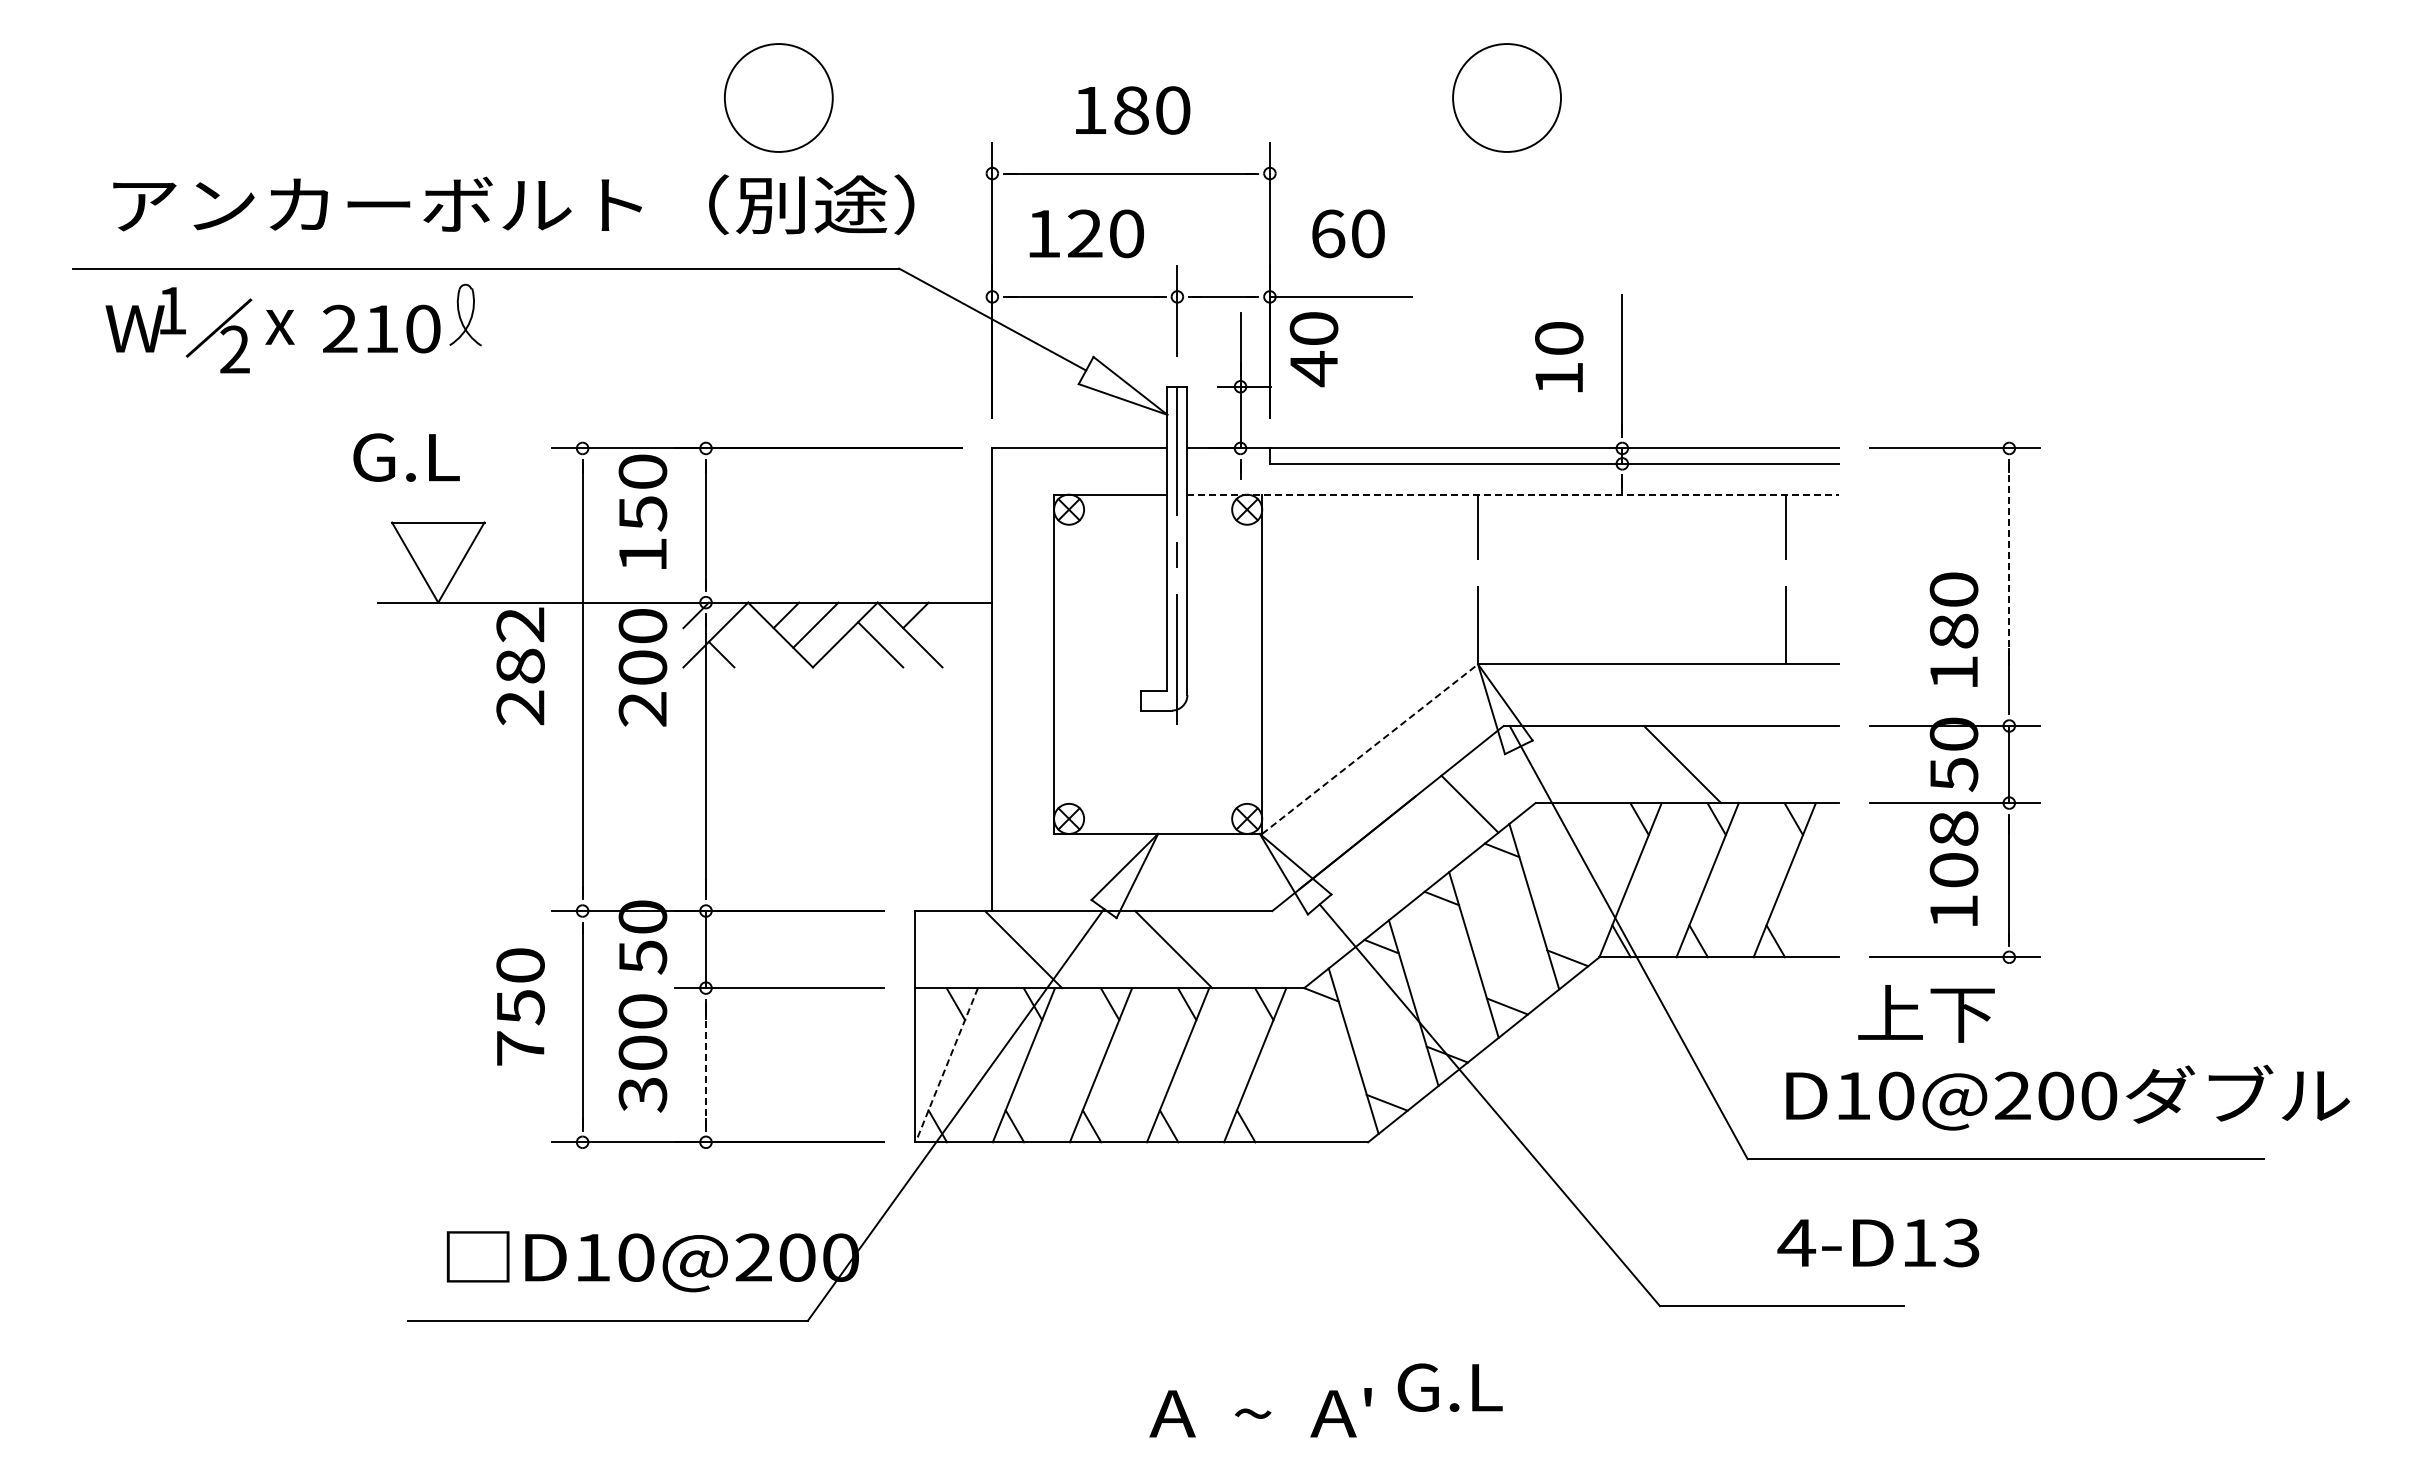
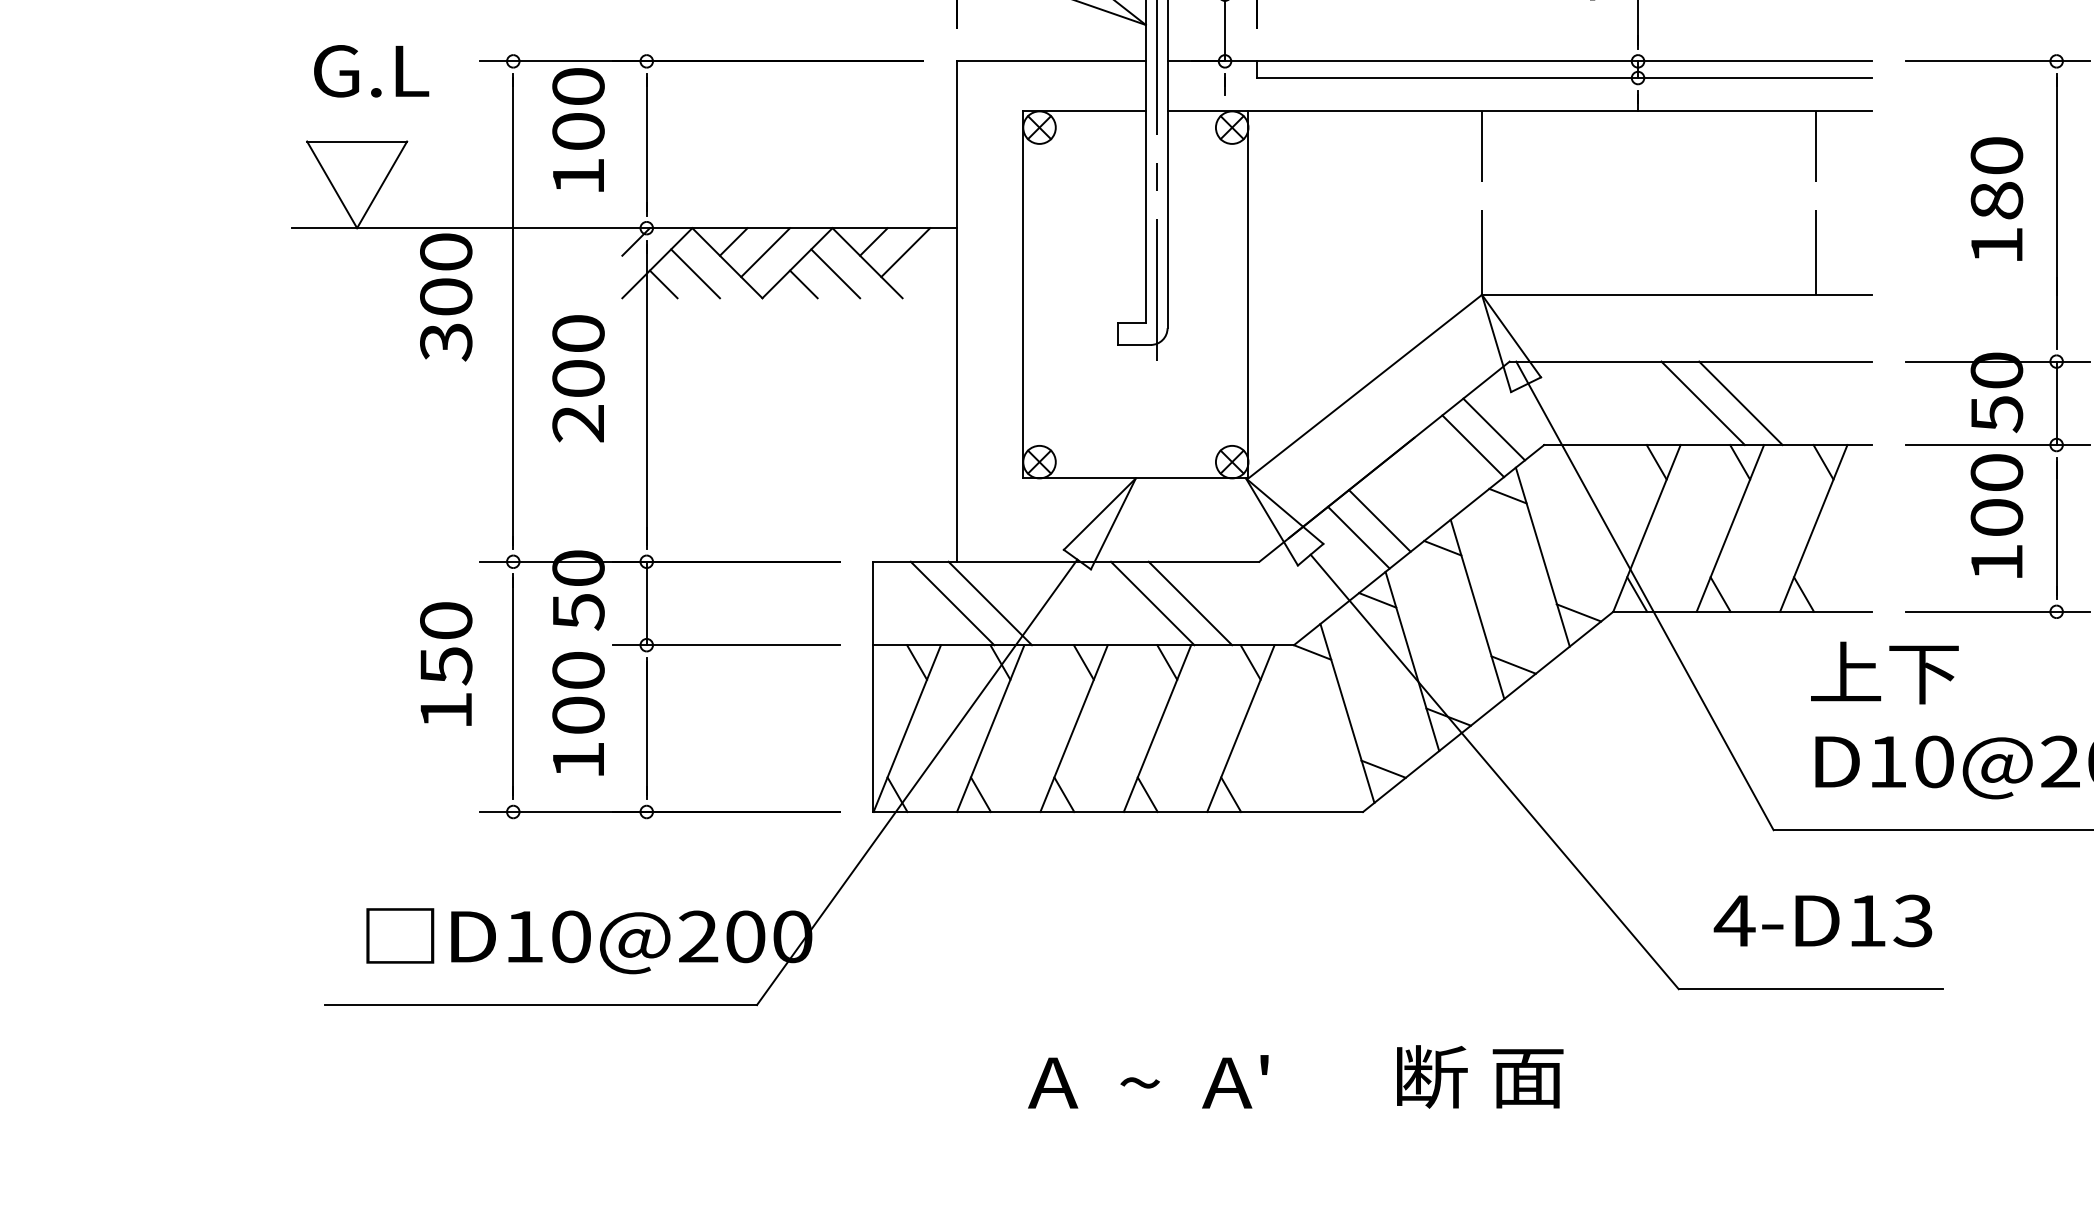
text: (406, 457) -> (371, 71), moved
line: (1513, 494) -> (1520, 111), dashed -> solid
text: (642, 513) -> (578, 131), 150 -> 100
line: (2009, 564) -> (2056, 186), dashed -> solid
line: (944, 624) -> (904, 251), added
text: (1953, 629) -> (1996, 198), moved
line: (750, 644) -> (694, 273), added
line: (850, 654) -> (803, 284), added
text: (520, 666) -> (446, 297), 282 -> 300
text: (642, 667) -> (578, 378), moved
line: (1370, 748) -> (1365, 385), dashed -> solid
line: (1716, 764) -> (1739, 403), added
line: (1488, 788) -> (1493, 429), added
text: (1953, 828) -> (1996, 472), 108 -> 100
line: (1383, 872) -> (1379, 520), added
line: (1363, 888) -> (1358, 537), added
line: (988, 949) -> (952, 603), added
line: (1208, 949) -> (1190, 603), added
text: (1926, 1013) -> (1884, 672), moved
text: (520, 1048) -> (446, 710), 750 -> 150
line: (706, 1065) -> (647, 728), dashed -> solid
line: (946, 1065) -> (906, 728), dashed -> solid
text: (642, 1095) -> (578, 761), 300 -> 100
text: (1878, 1242) -> (1823, 920), moved
text: (1475, 1386) -> (1479, 1076), G.L -> 断 面
text: (1260, 1412) -> (1148, 1081), moved

